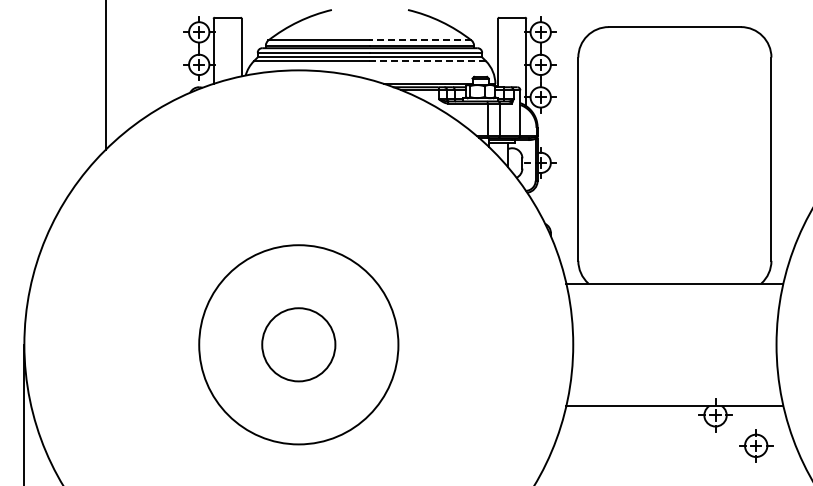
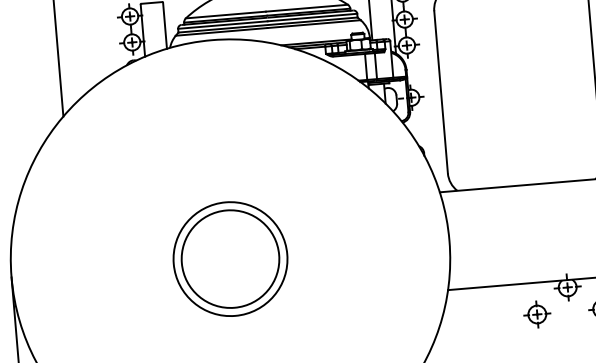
line: (419, 40) -> (306, 8), dashed -> solid
line: (426, 61) -> (313, 24), dashed -> solid
circle: (298, 344) -> (230, 258), size x0.71
circle: (298, 344) -> (230, 258), size x1.67
part: (674, 445) -> (536, 314), added

